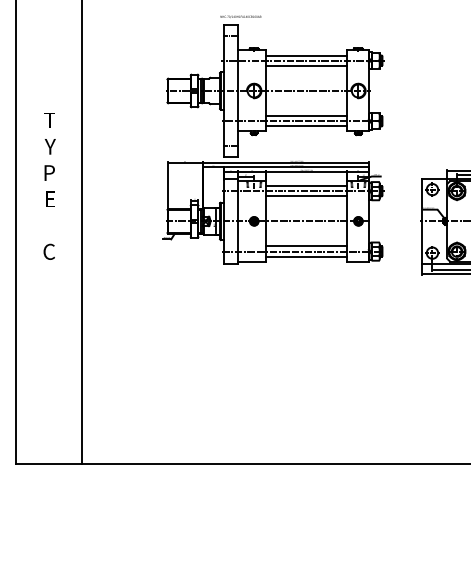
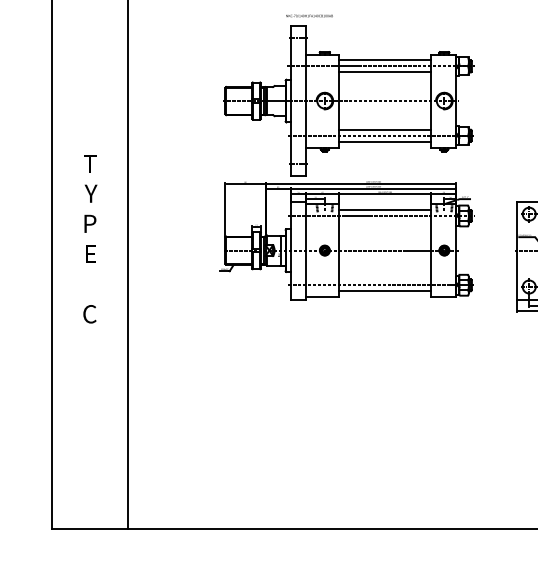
text: (49, 186) -> (90, 239), moved
line: (306, 196) -> (384, 222), removed
line: (306, 246) -> (384, 279), removed

